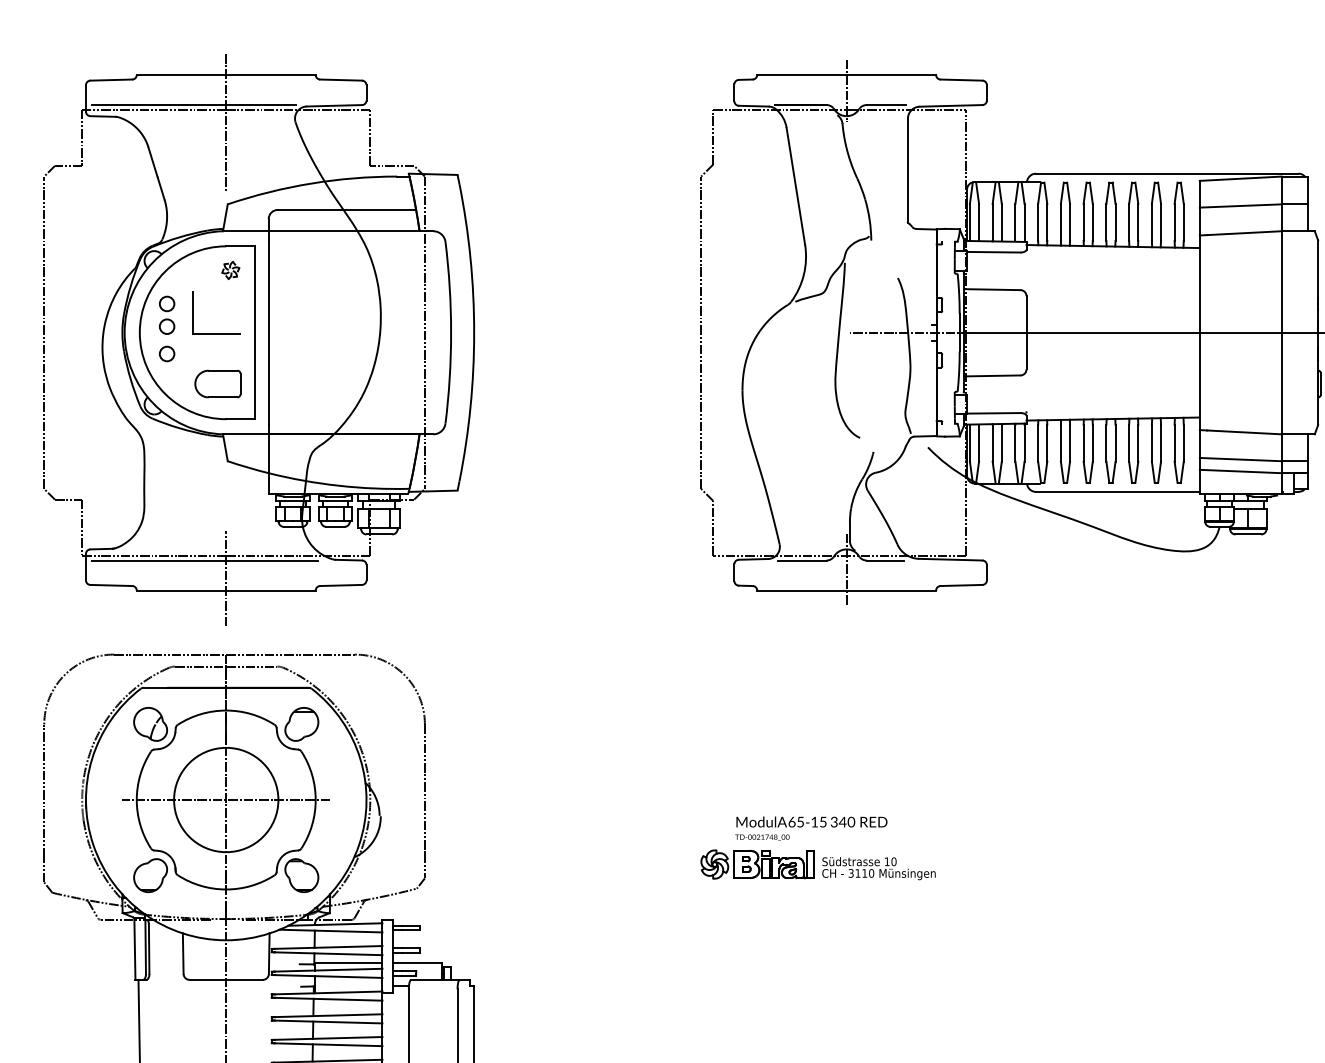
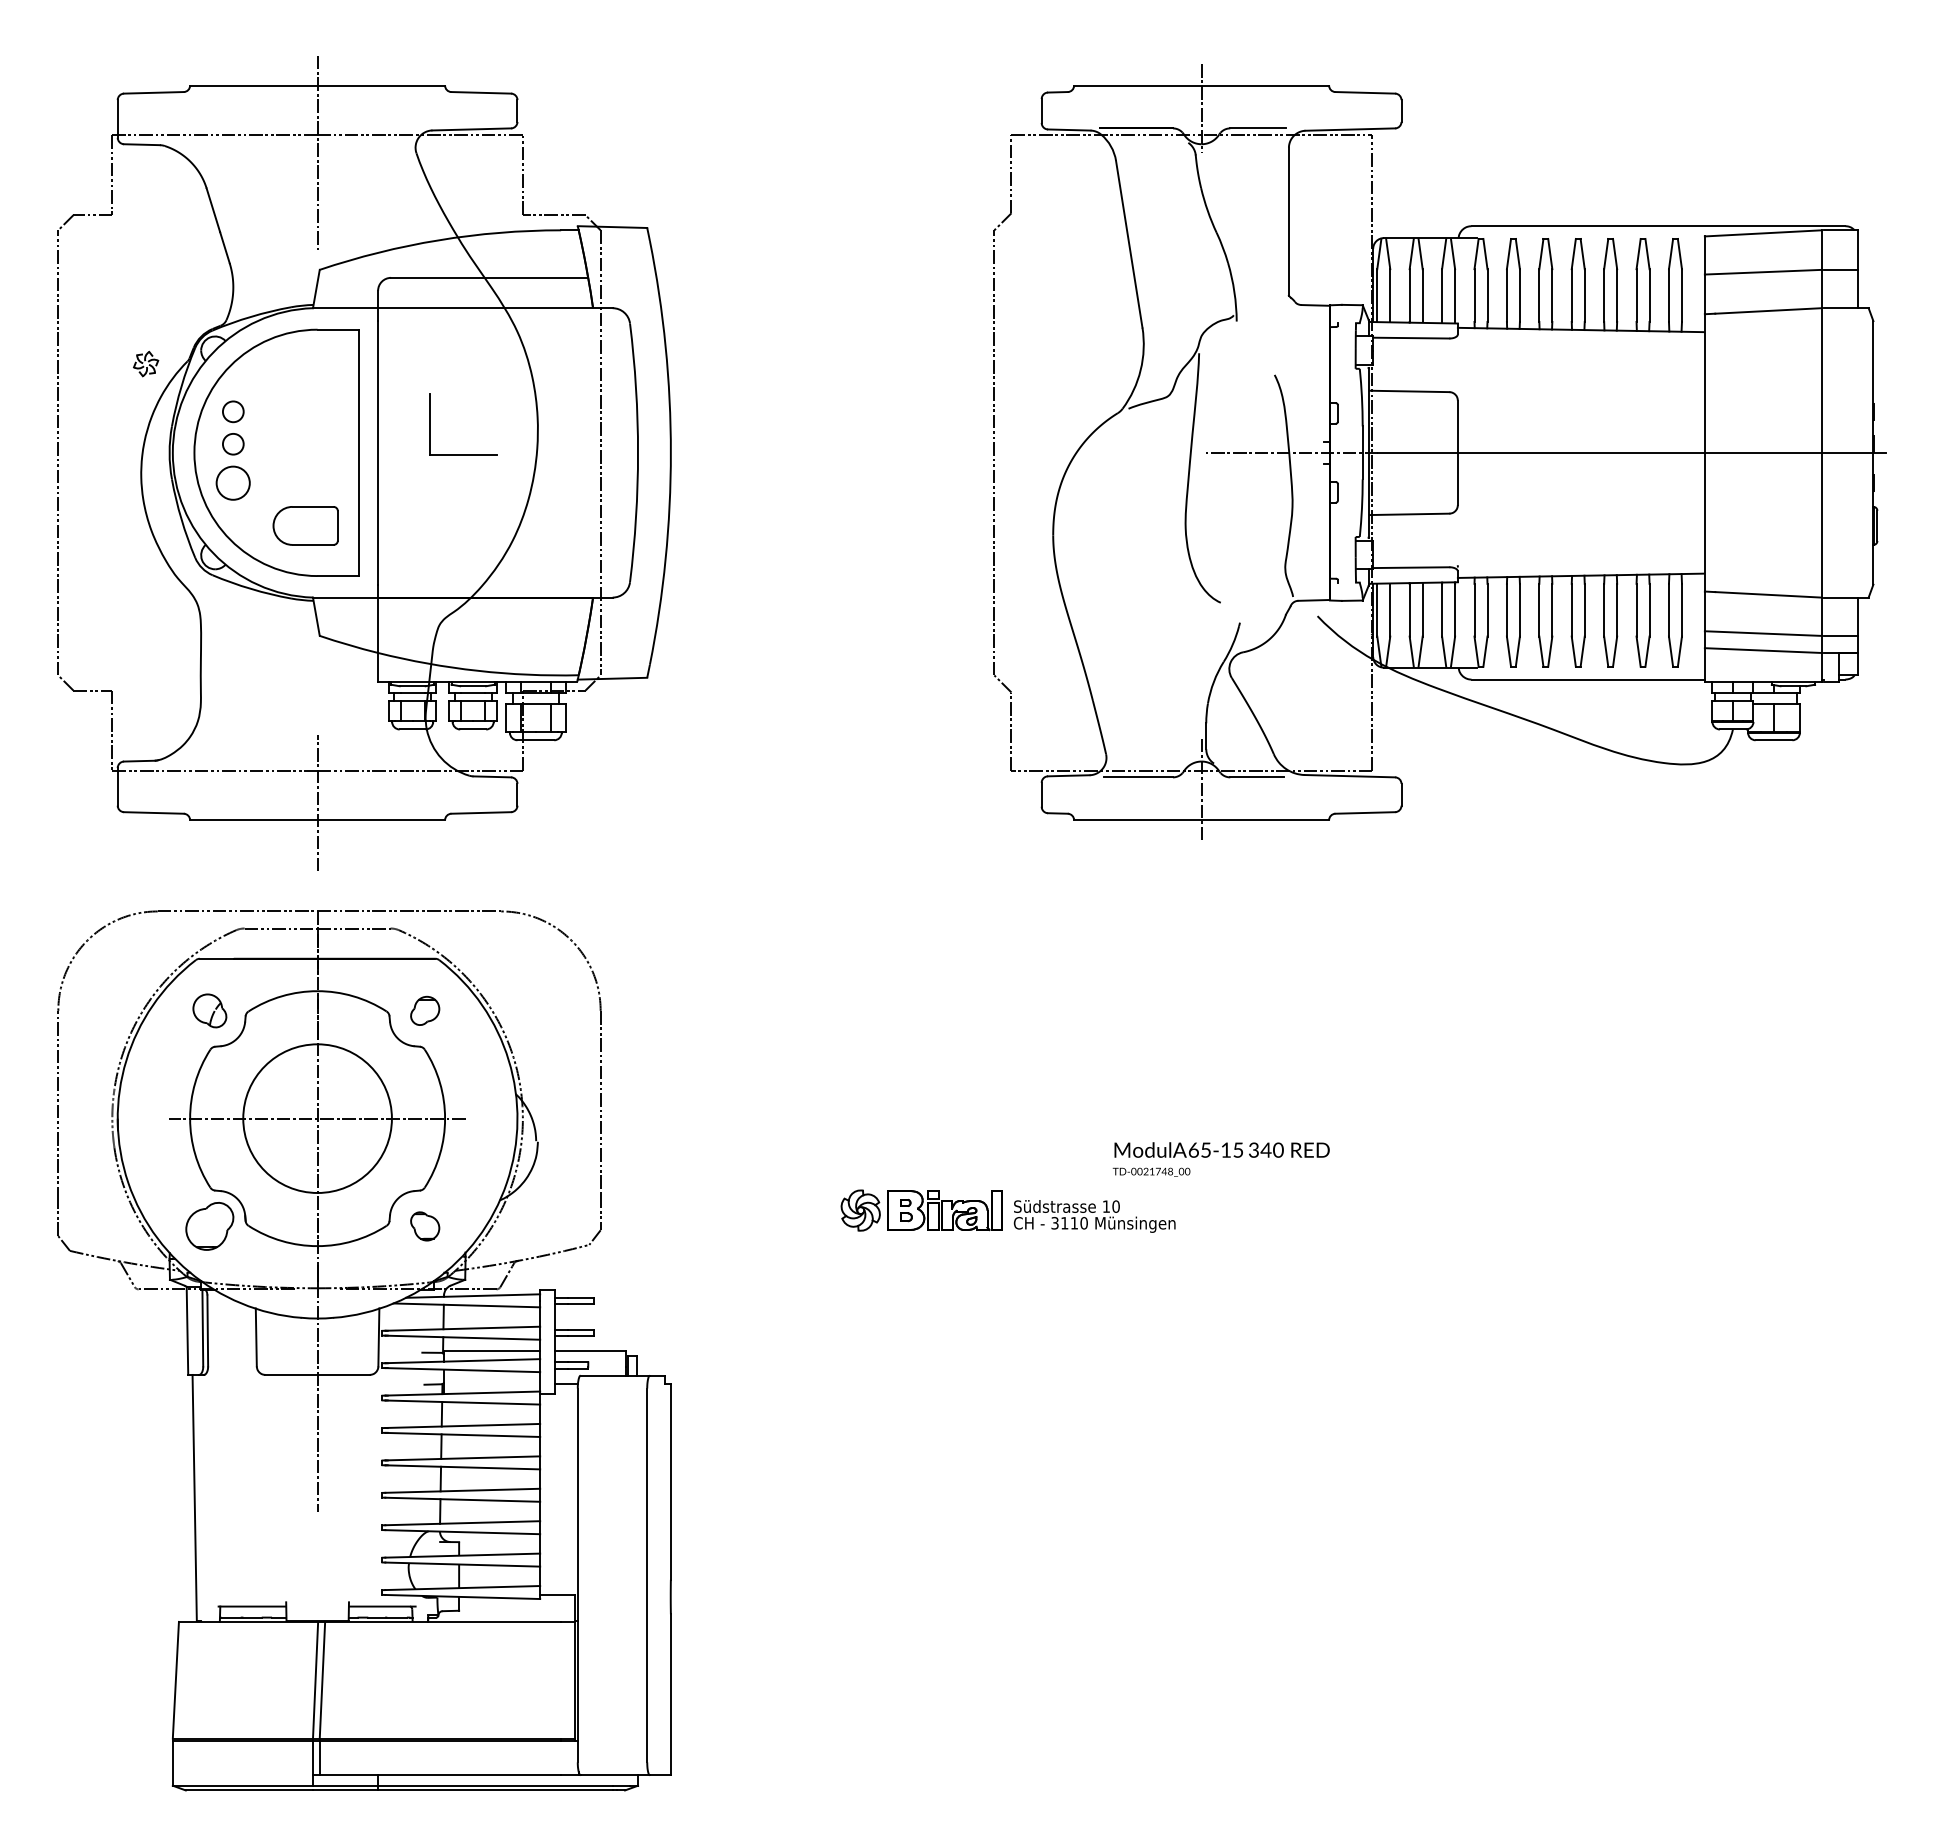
line: (193, 105) -> (271, 128), removed
part: (231, 270) -> (146, 363), moved
part: (216, 333) -> (463, 454), moved
circle: (167, 353) -> (233, 482), size x1.6
line: (204, 560) -> (286, 777), removed
part: (150, 724) -> (209, 1010), size x0.7
part: (301, 724) -> (424, 1010), size x0.6
text: (810, 828) -> (1220, 1159), moved
part: (817, 864) -> (1007, 1210), moved
part: (301, 875) -> (424, 1226), size x0.6

